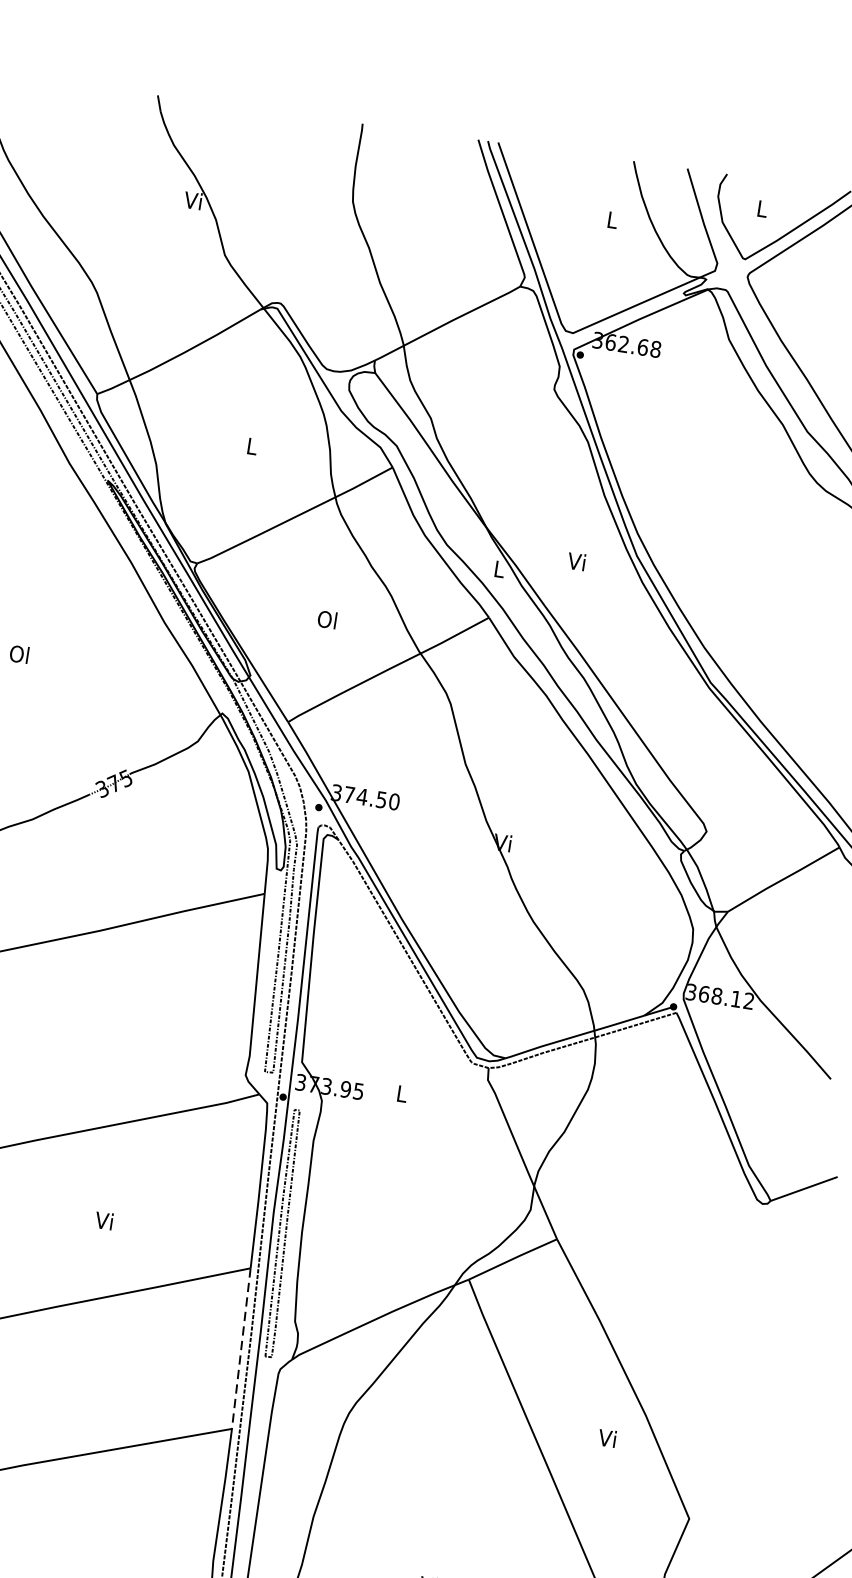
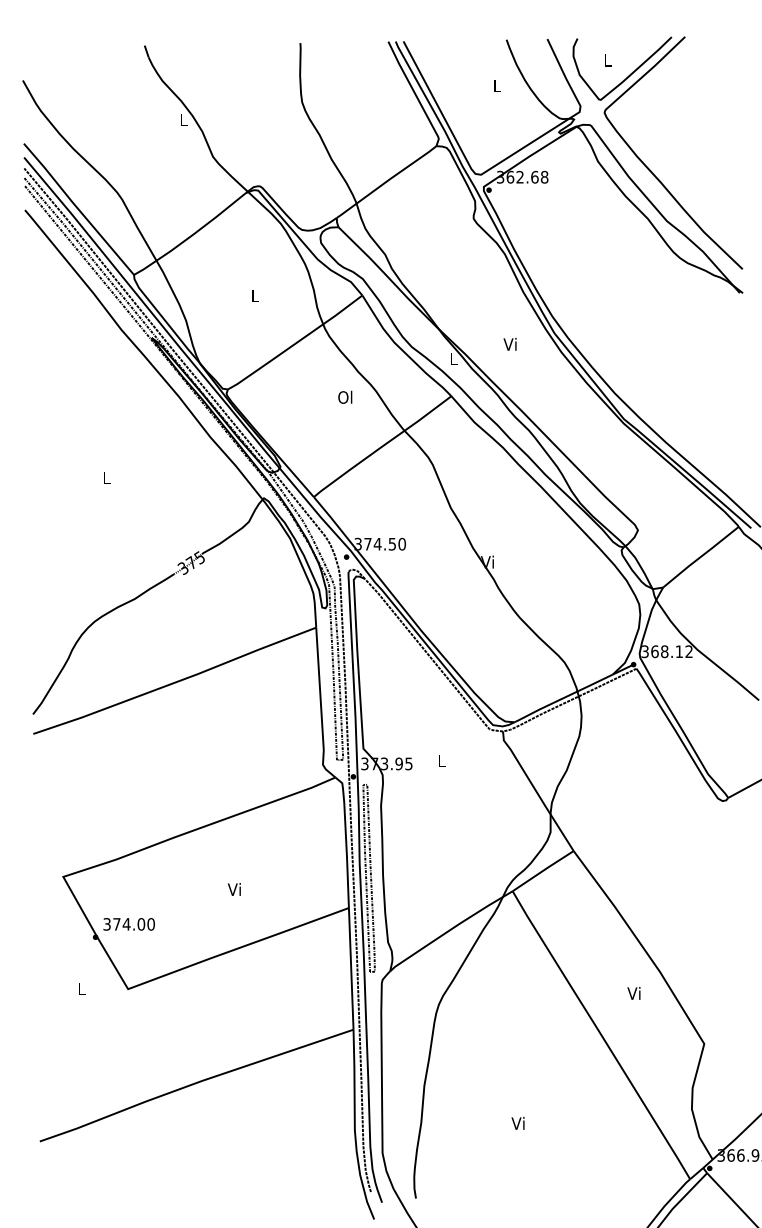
text: (192, 200) -> (182, 119), Vi -> L
text: (327, 618) -> (345, 396), moved
text: (18, 654) -> (105, 477), Ol -> L
line: (241, 1348) -> (351, 968), dashed -> solid

